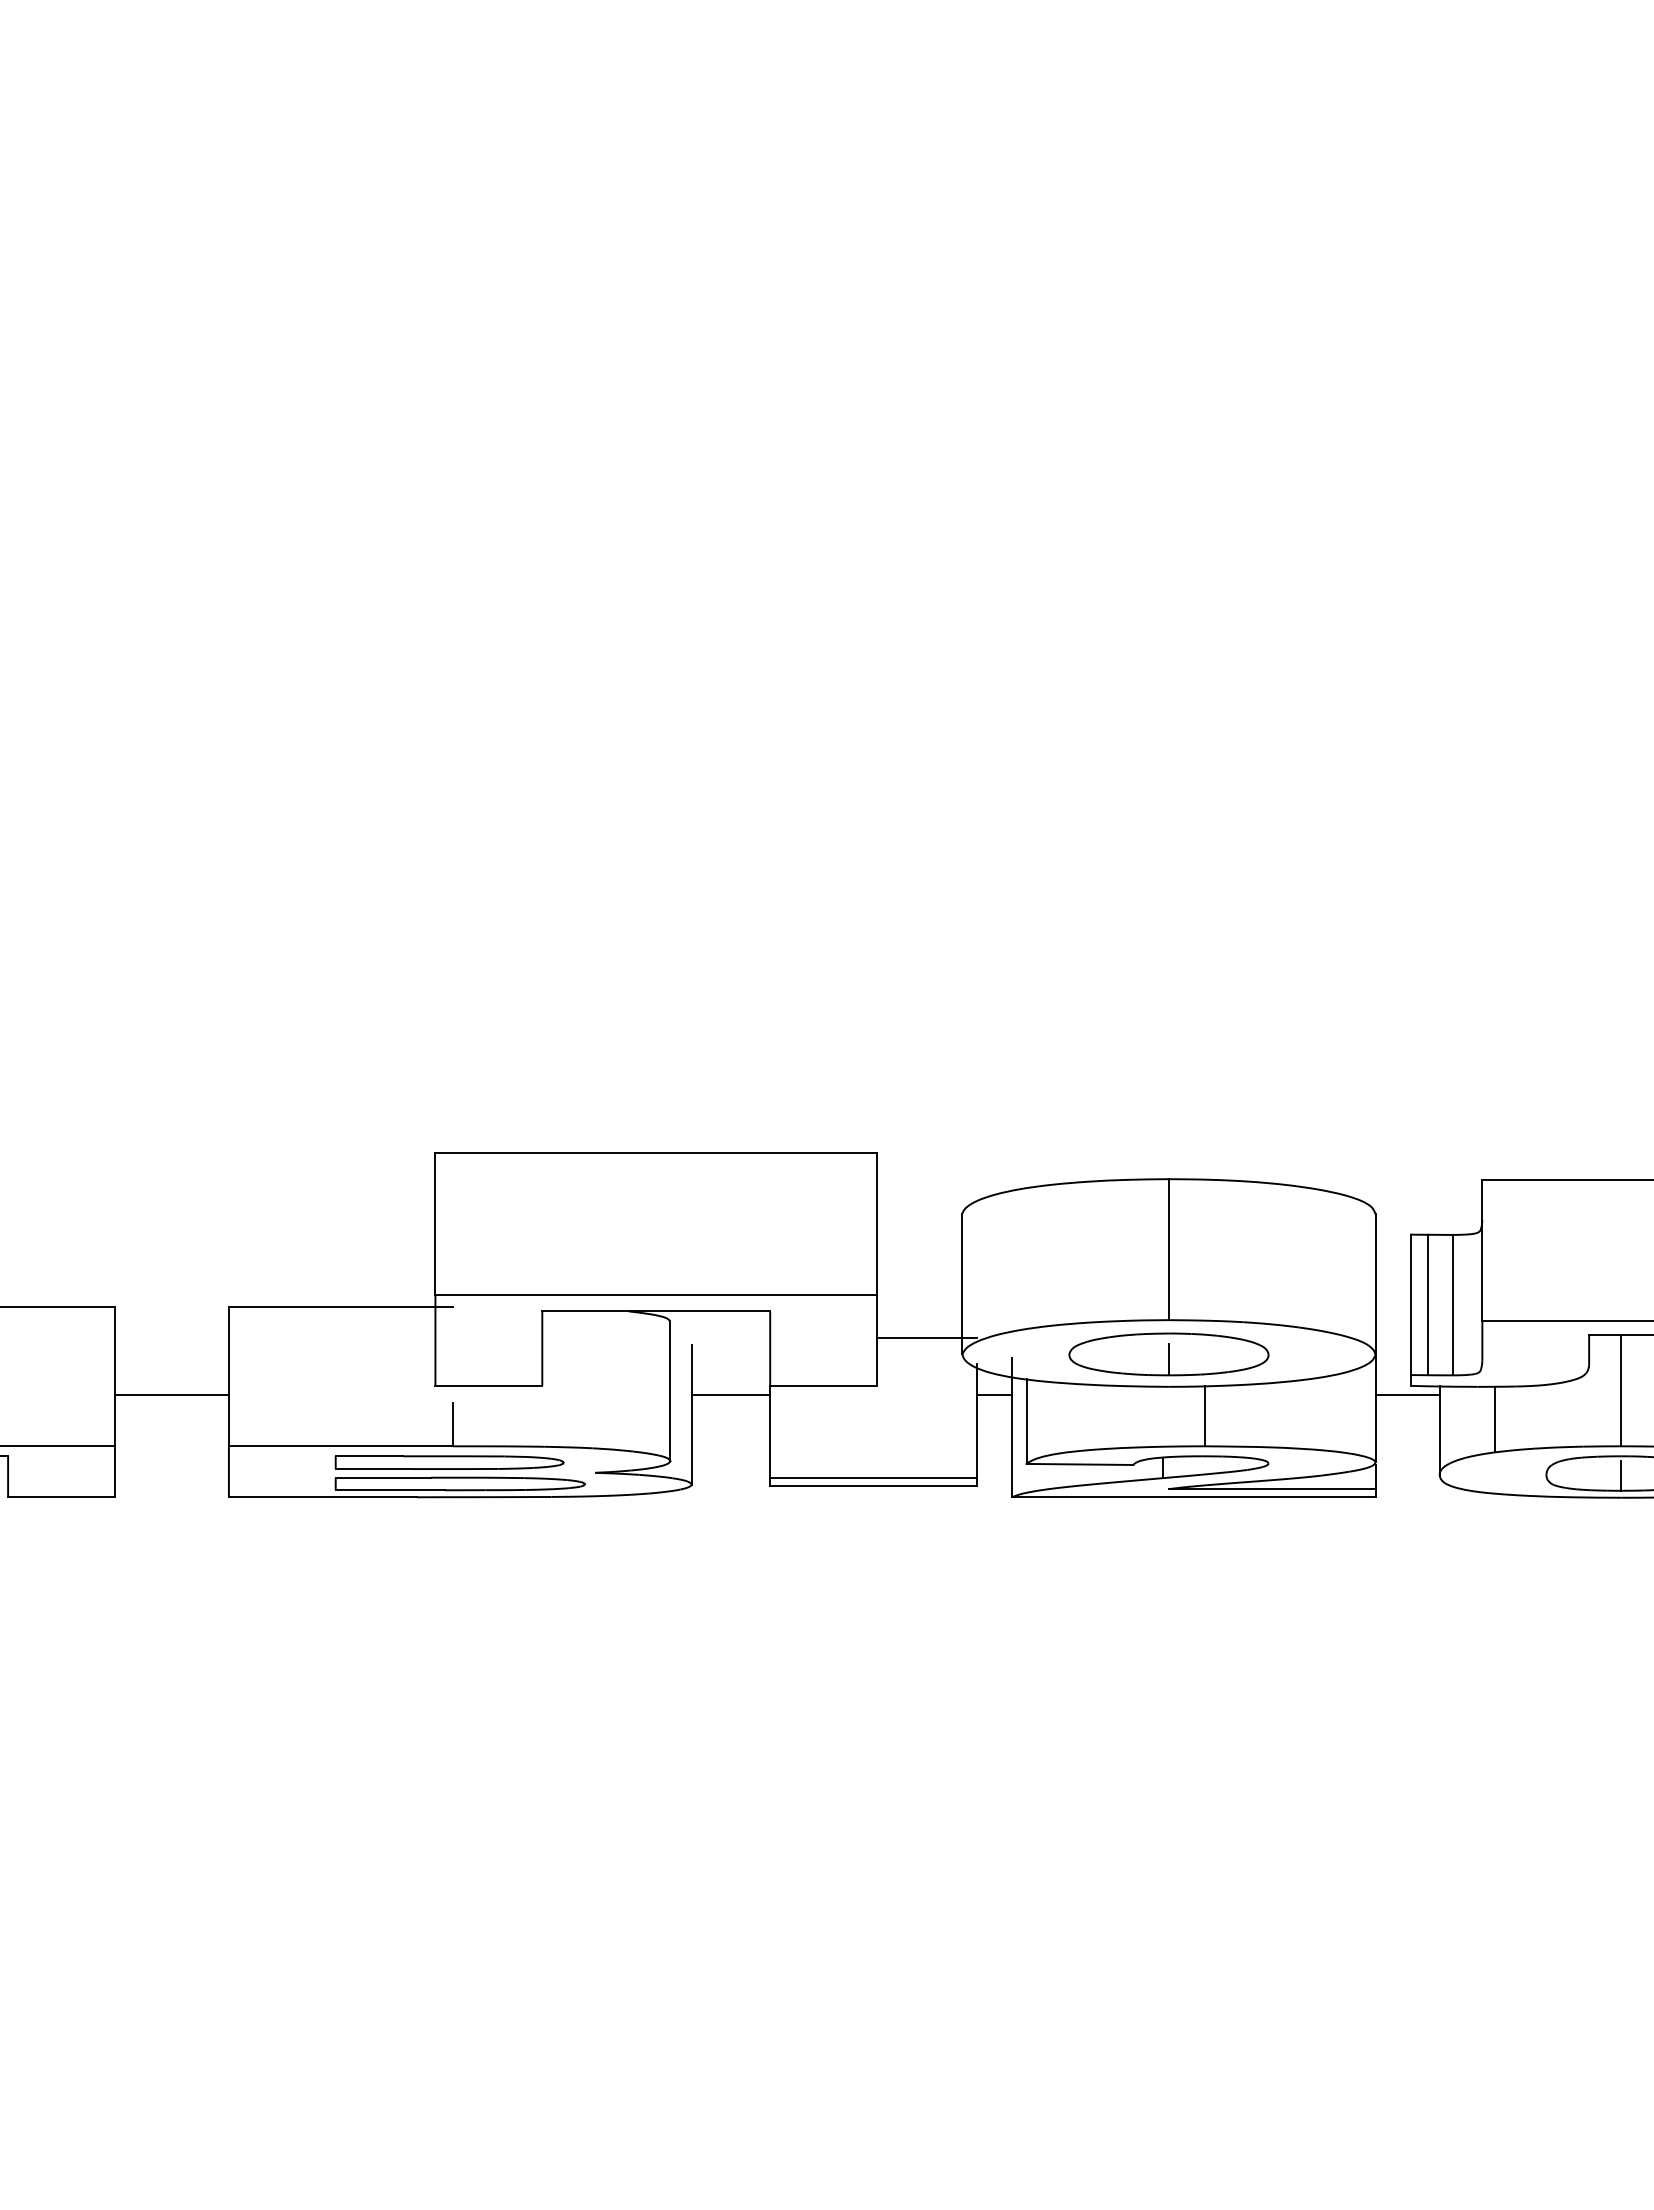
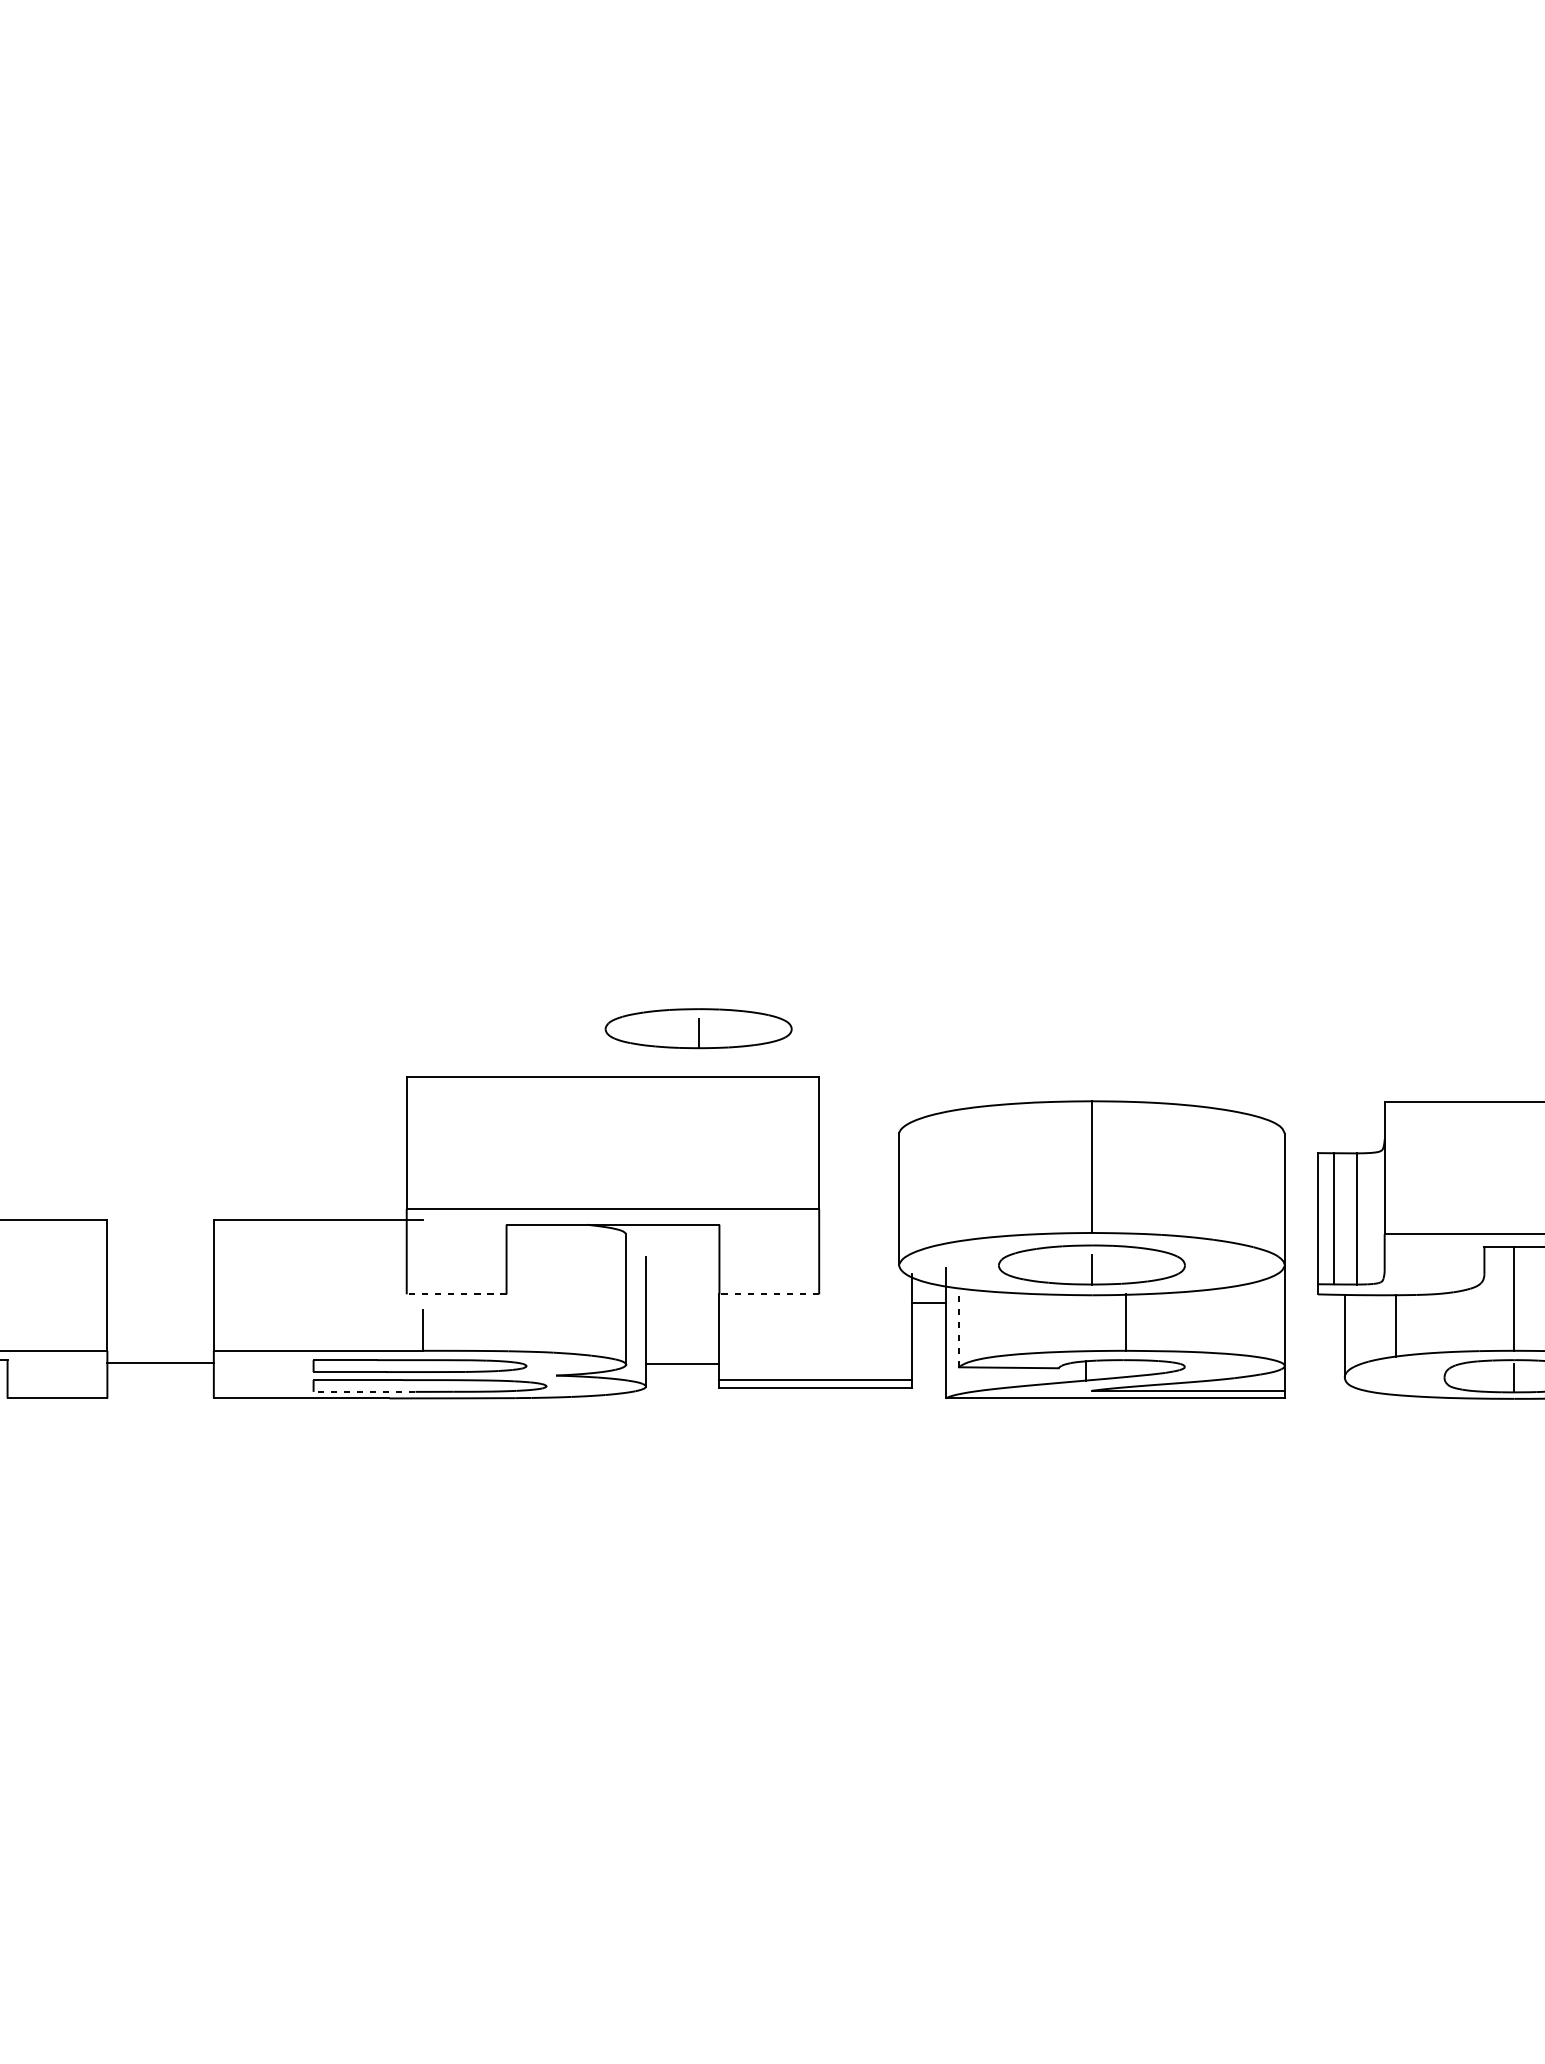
part: (747, 1101) -> (698, 1028), added
line: (926, 1338) -> (865, 1250), removed
line: (488, 1385) -> (456, 1294), solid -> dashed
line: (823, 1385) -> (769, 1294), solid -> dashed
line: (171, 1395) -> (160, 1363), moved
line: (730, 1395) -> (682, 1364), moved
line: (1407, 1395) -> (1314, 1303), removed
line: (1026, 1421) -> (958, 1327), solid -> dashed
line: (390, 1490) -> (364, 1392), solid -> dashed

